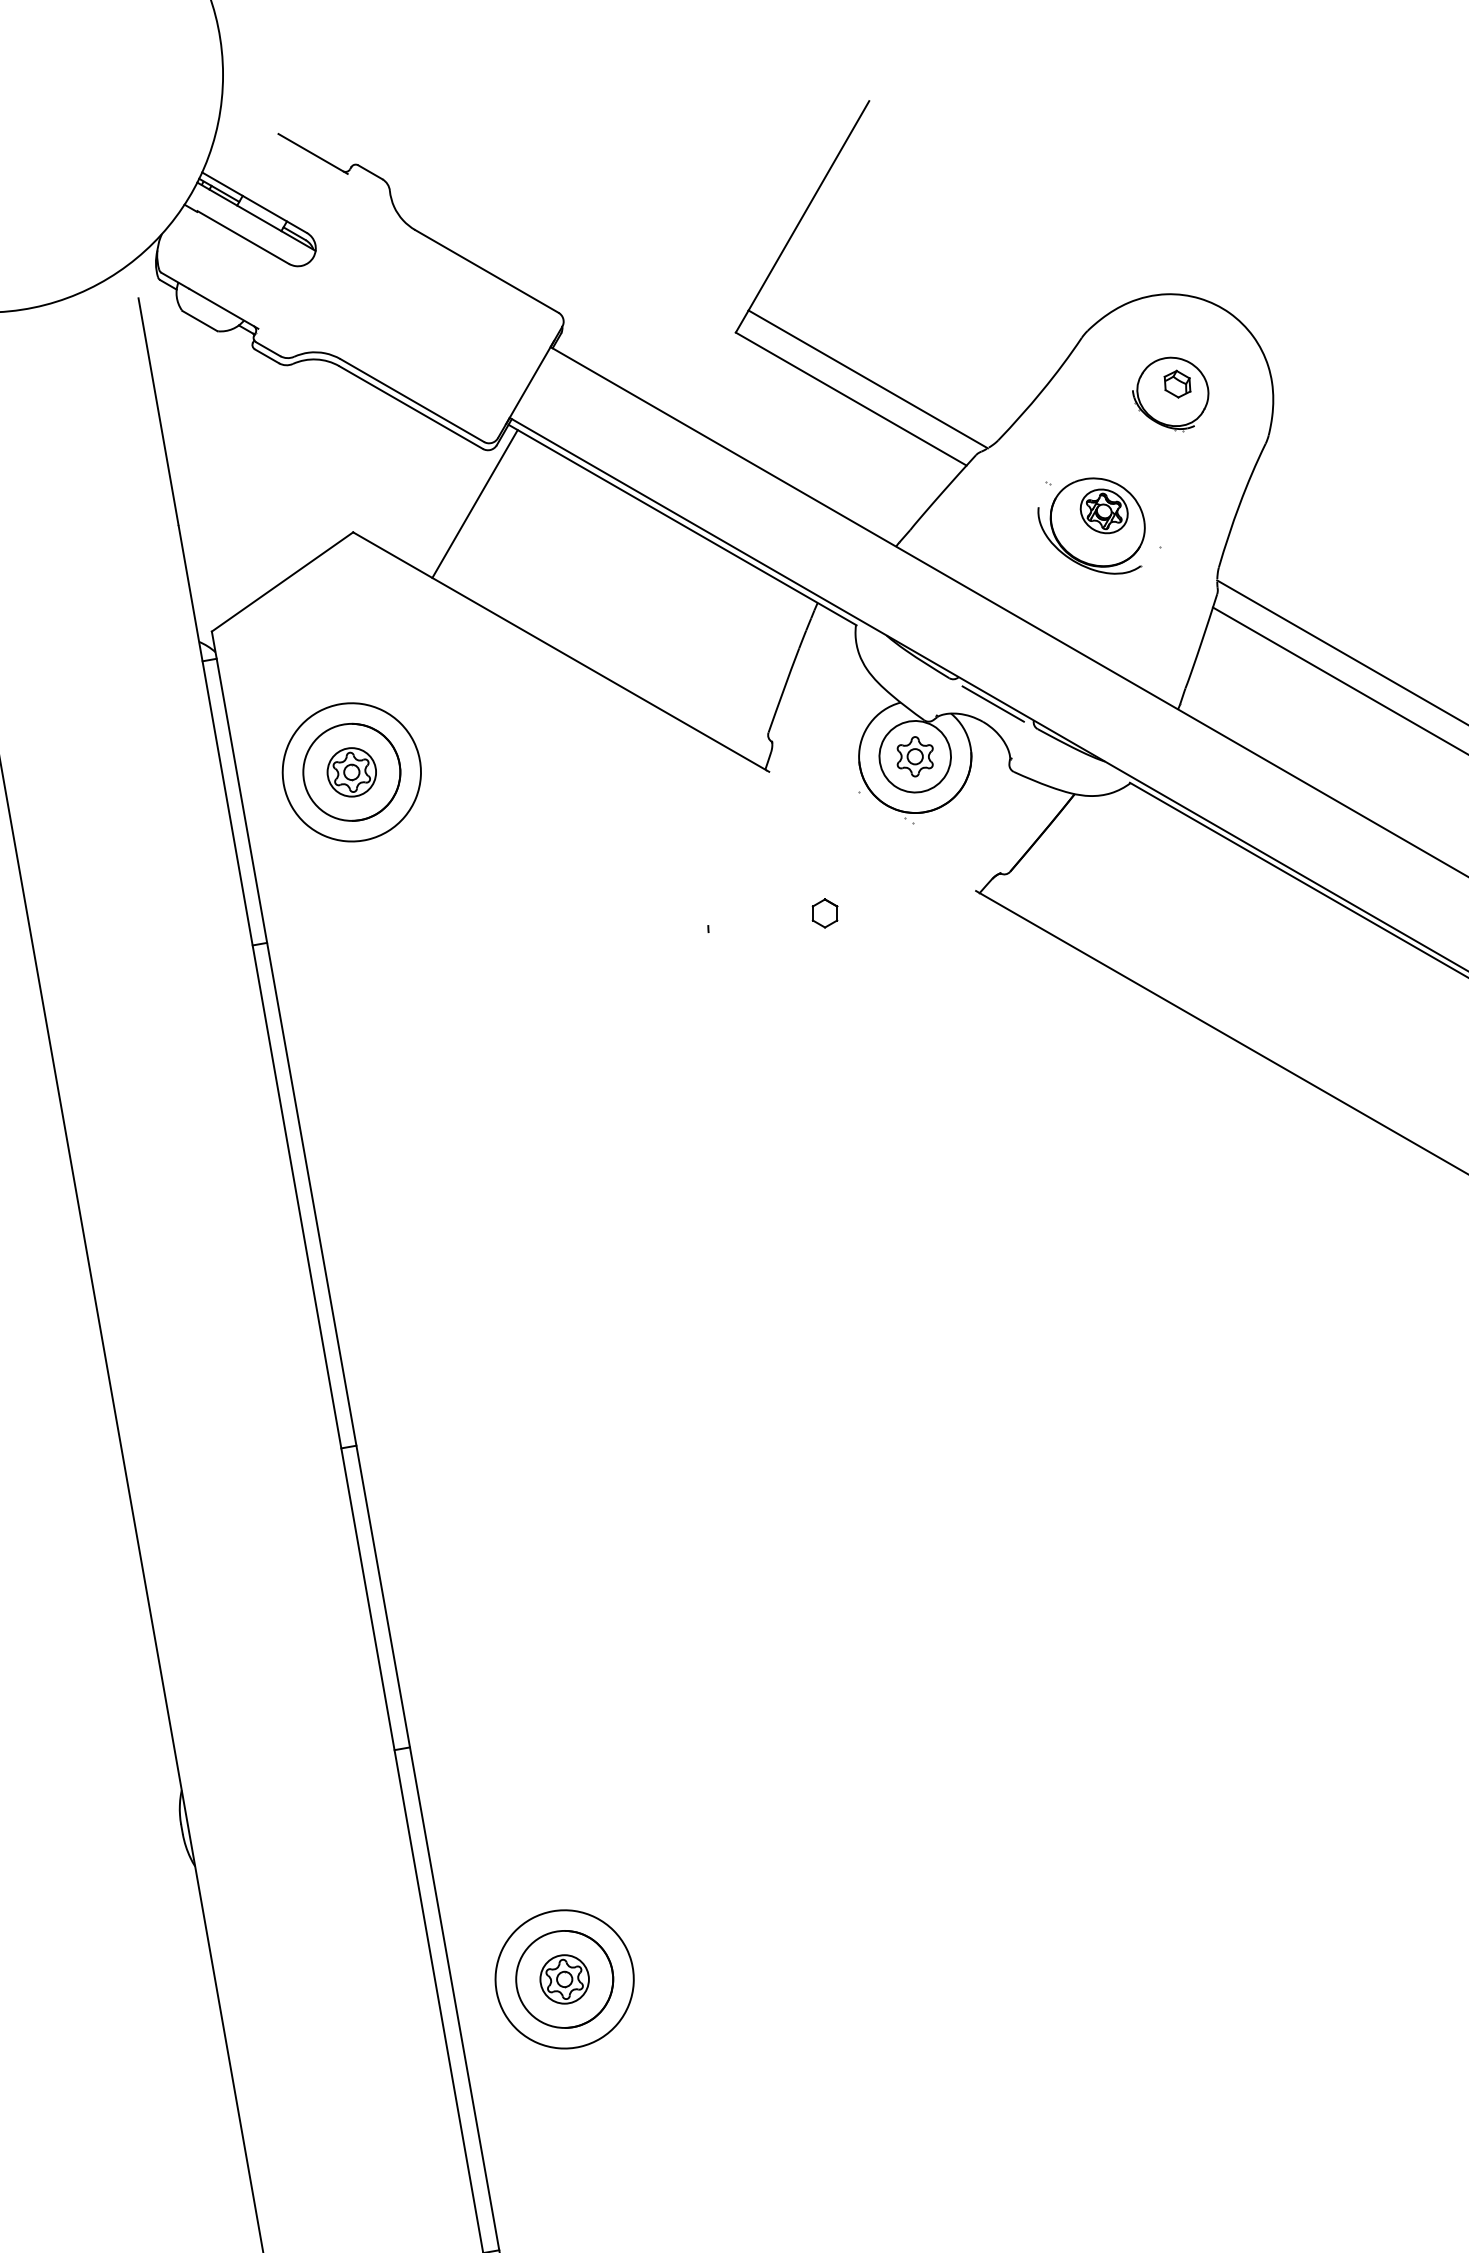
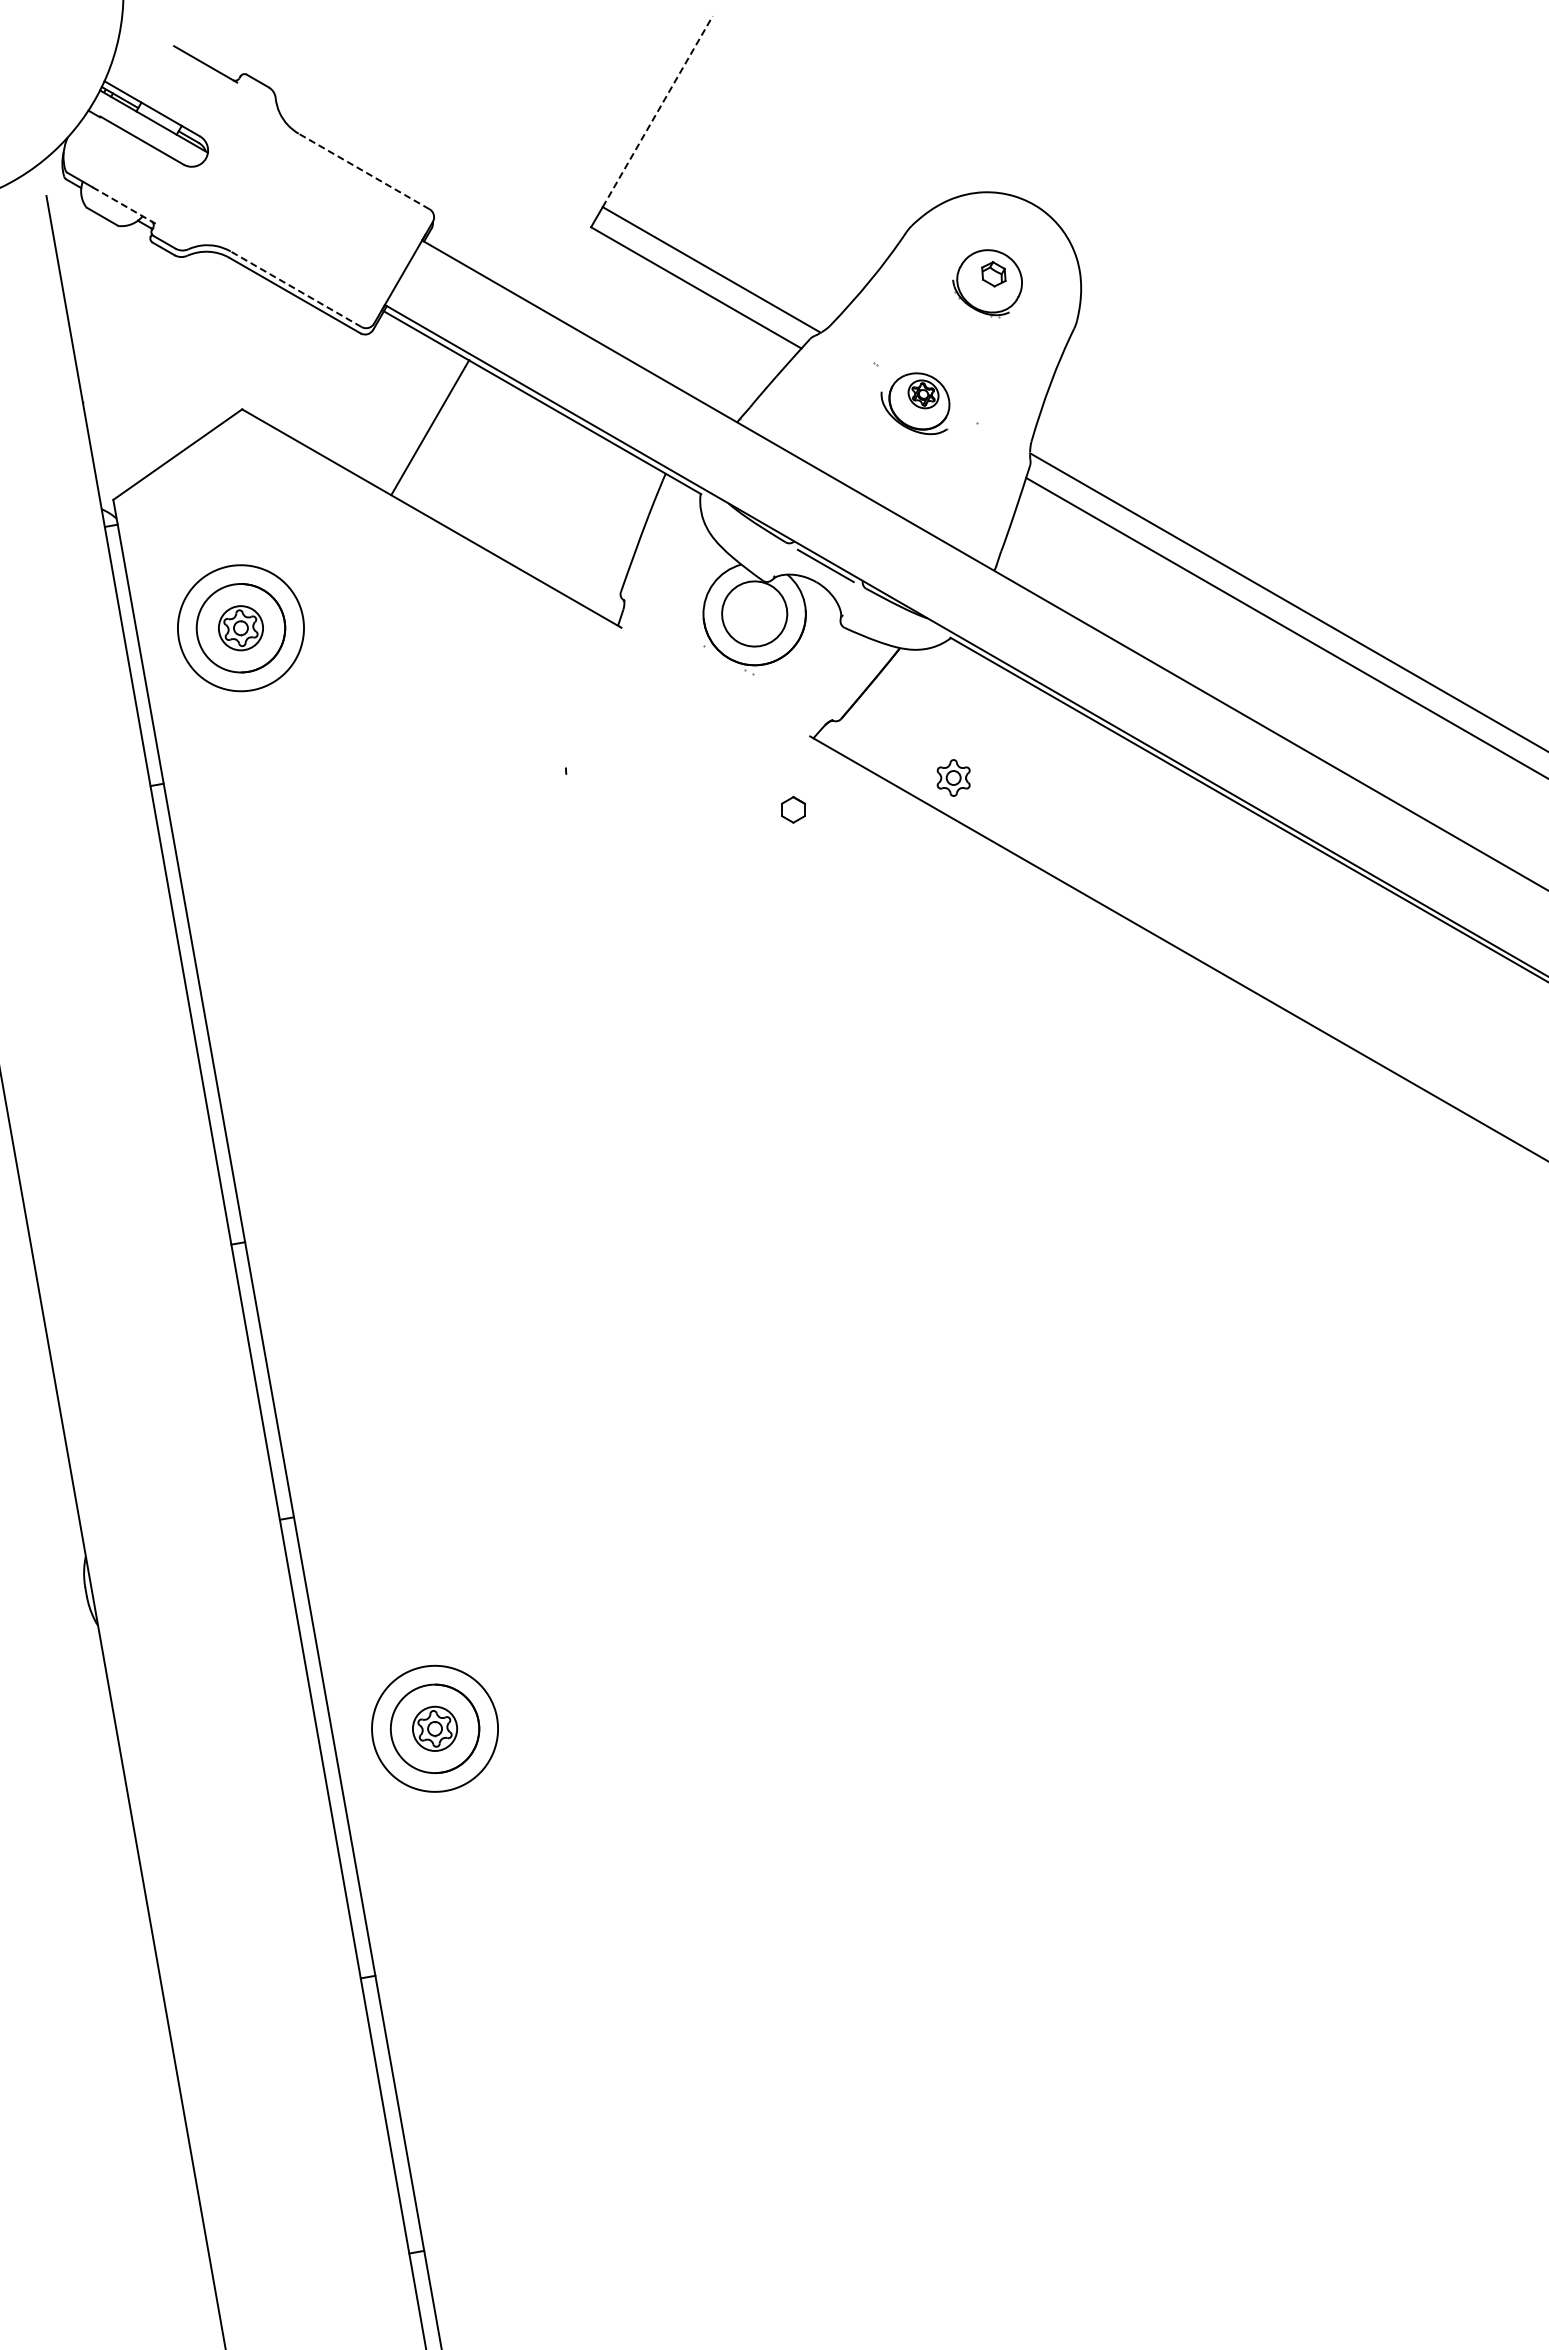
line: (808, 205) -> (657, 111), solid -> dashed
line: (486, 271) -> (363, 171), solid -> dashed
line: (224, 308) -> (124, 205), solid -> dashed
line: (411, 399) -> (295, 288), solid -> dashed
line: (475, 503) -> (430, 427), moved
part: (1091, 525) -> (915, 403), size x0.7
part: (915, 756) -> (953, 777), moved
part: (825, 913) -> (793, 809), moved

